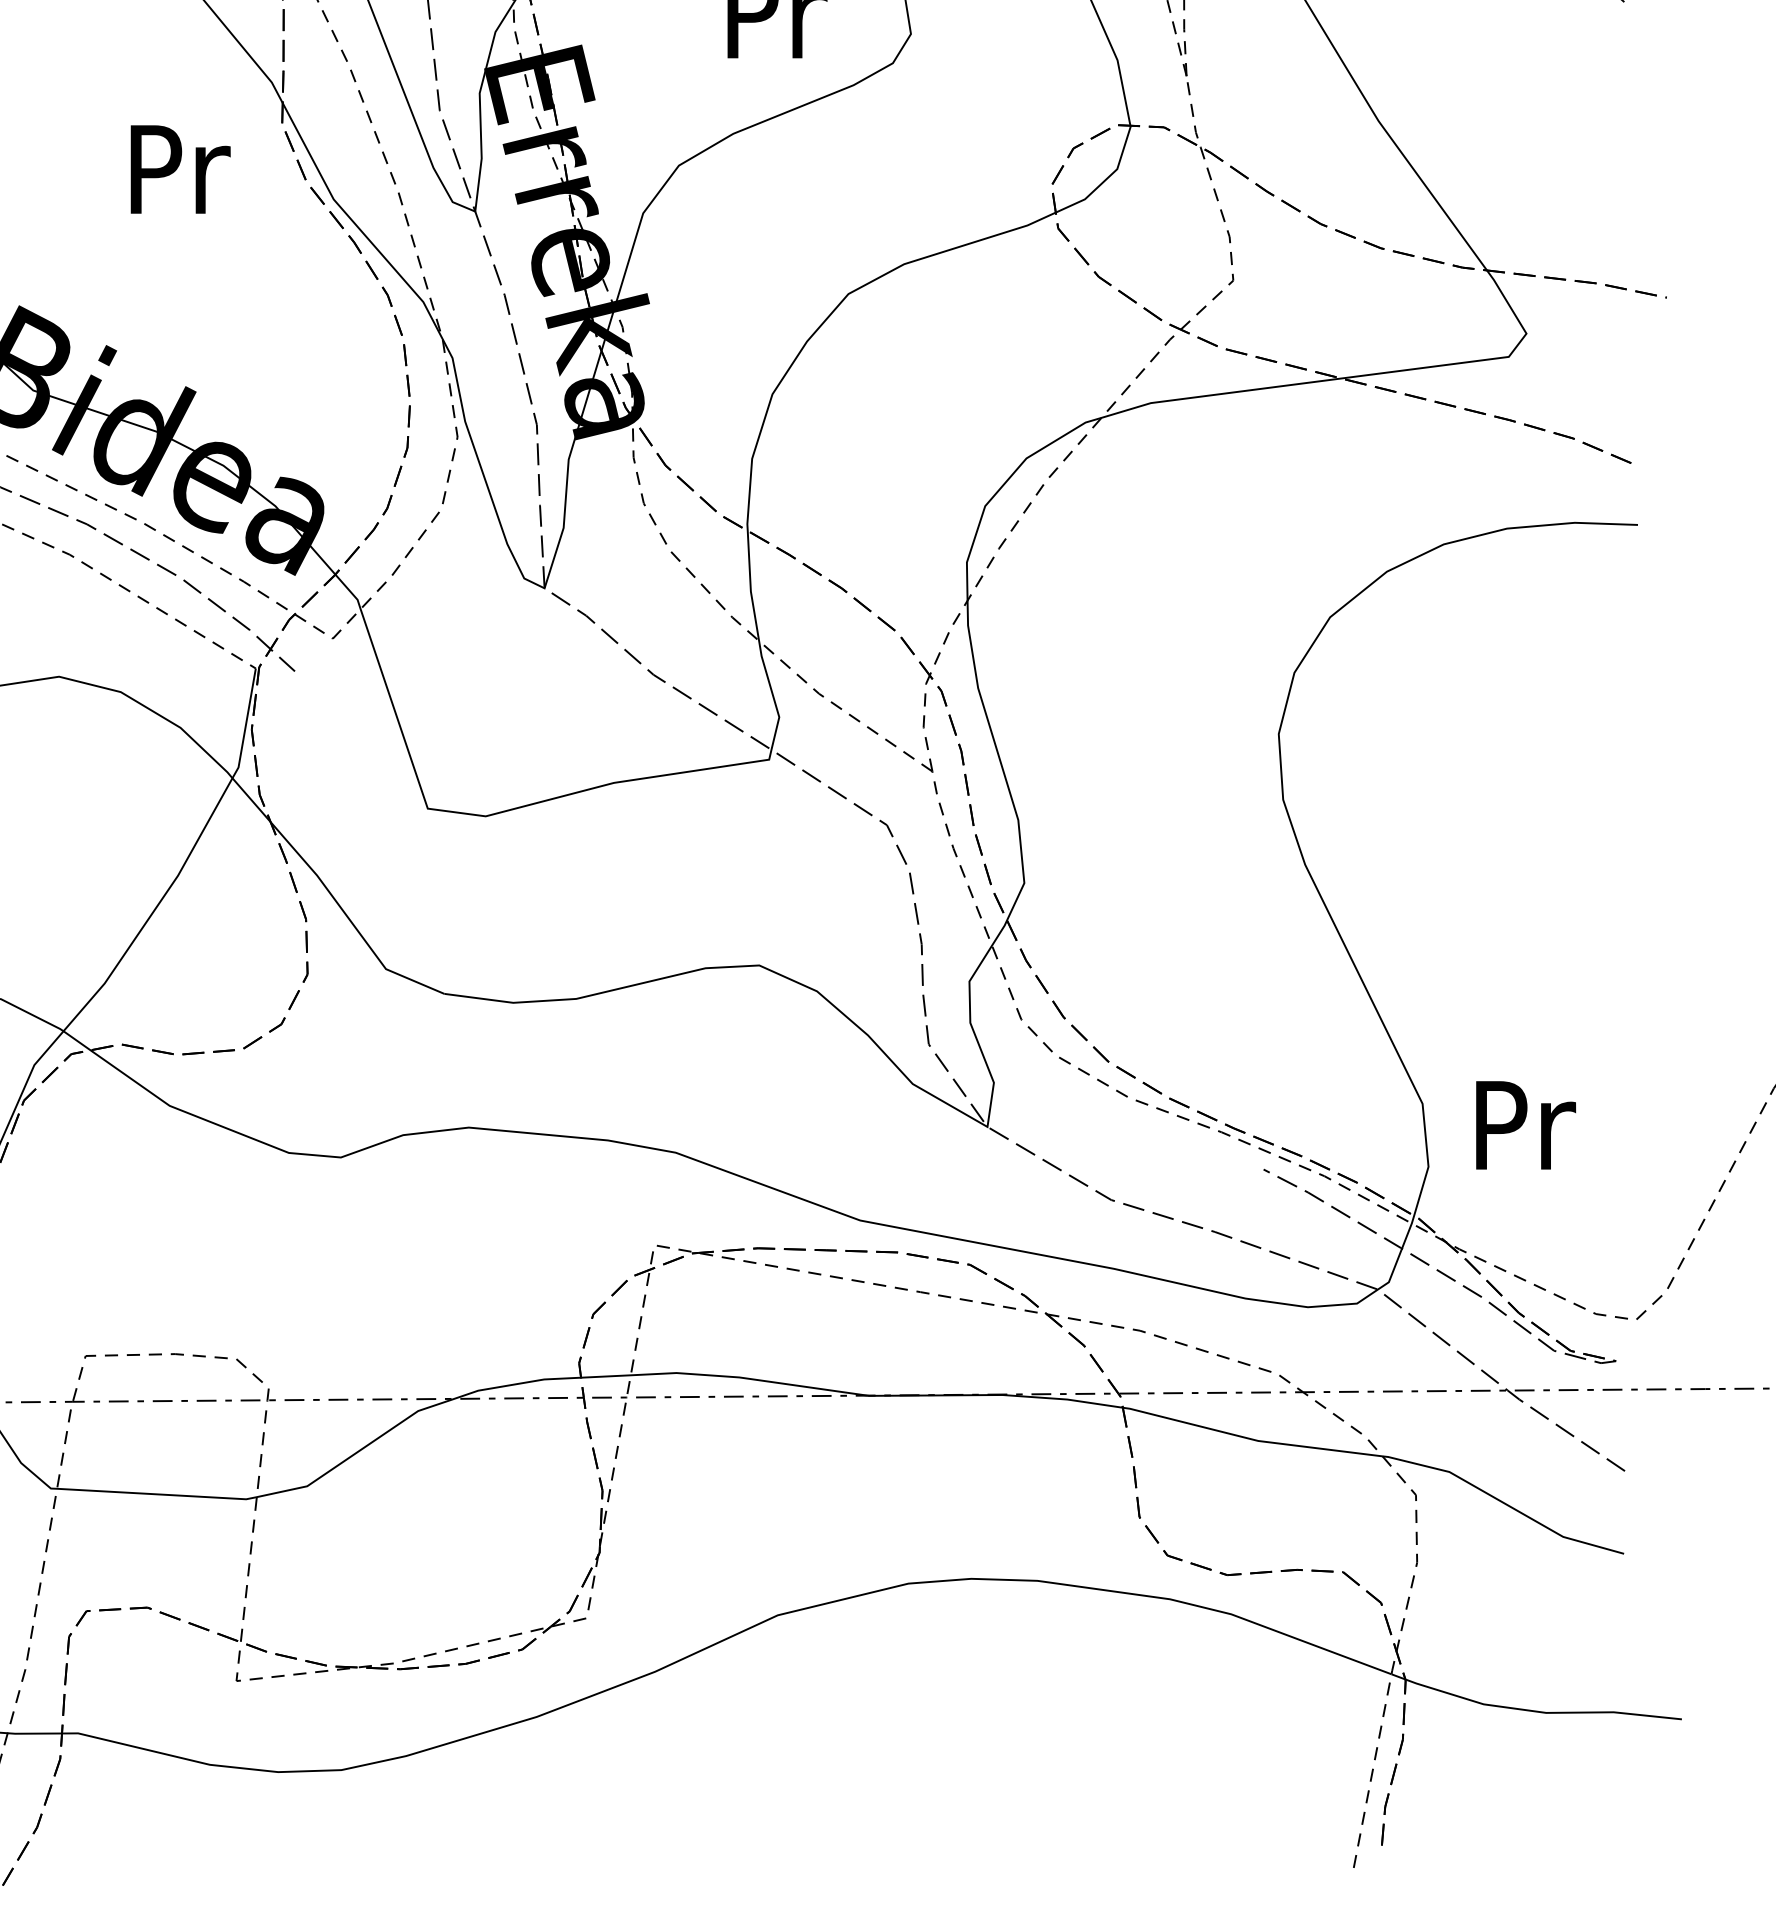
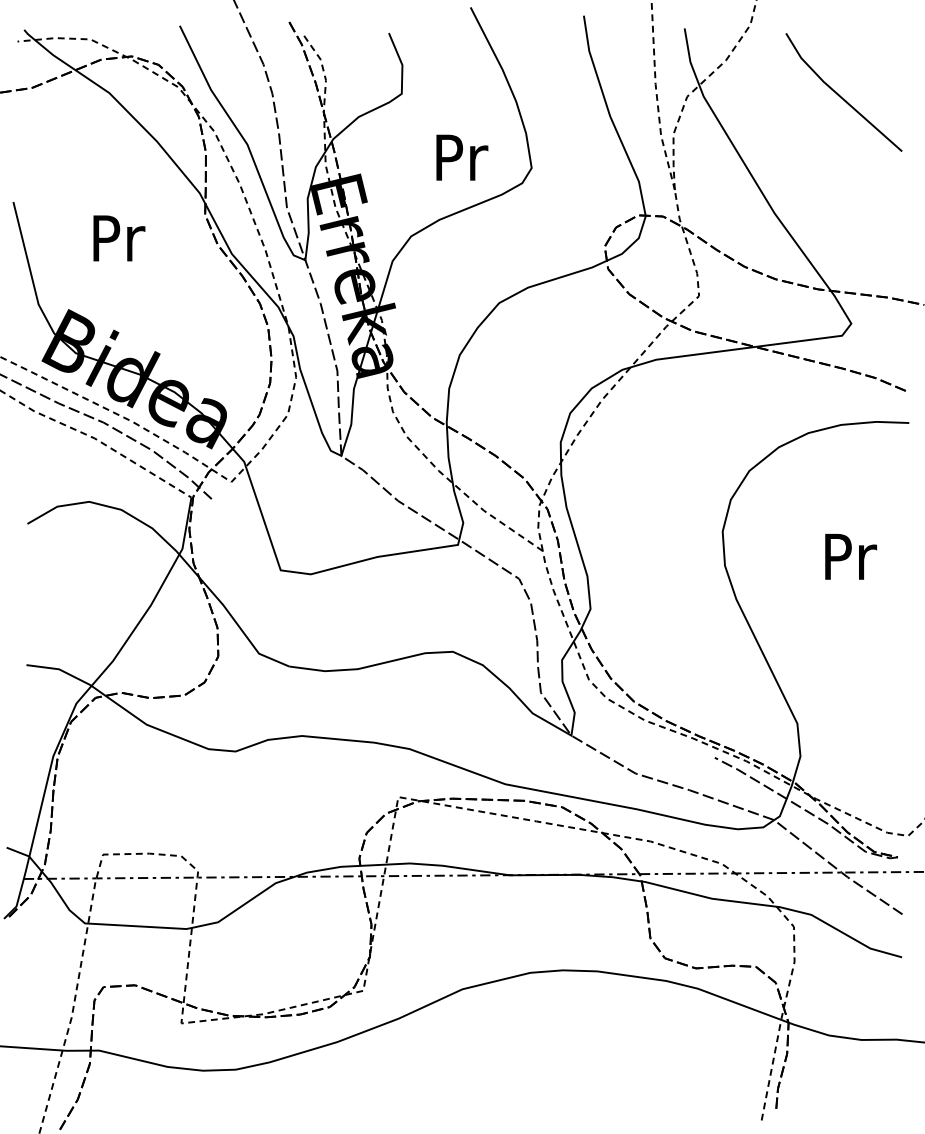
text: (180, 169) -> (119, 238), moved
text: (1526, 1124) -> (851, 556), moved

